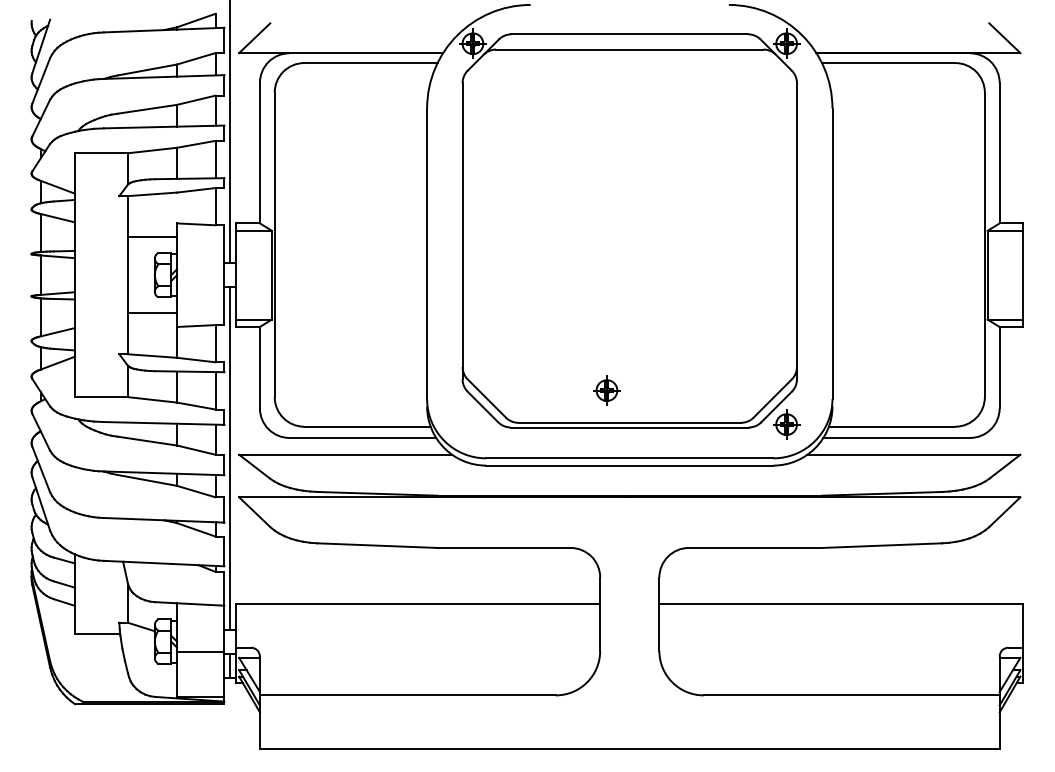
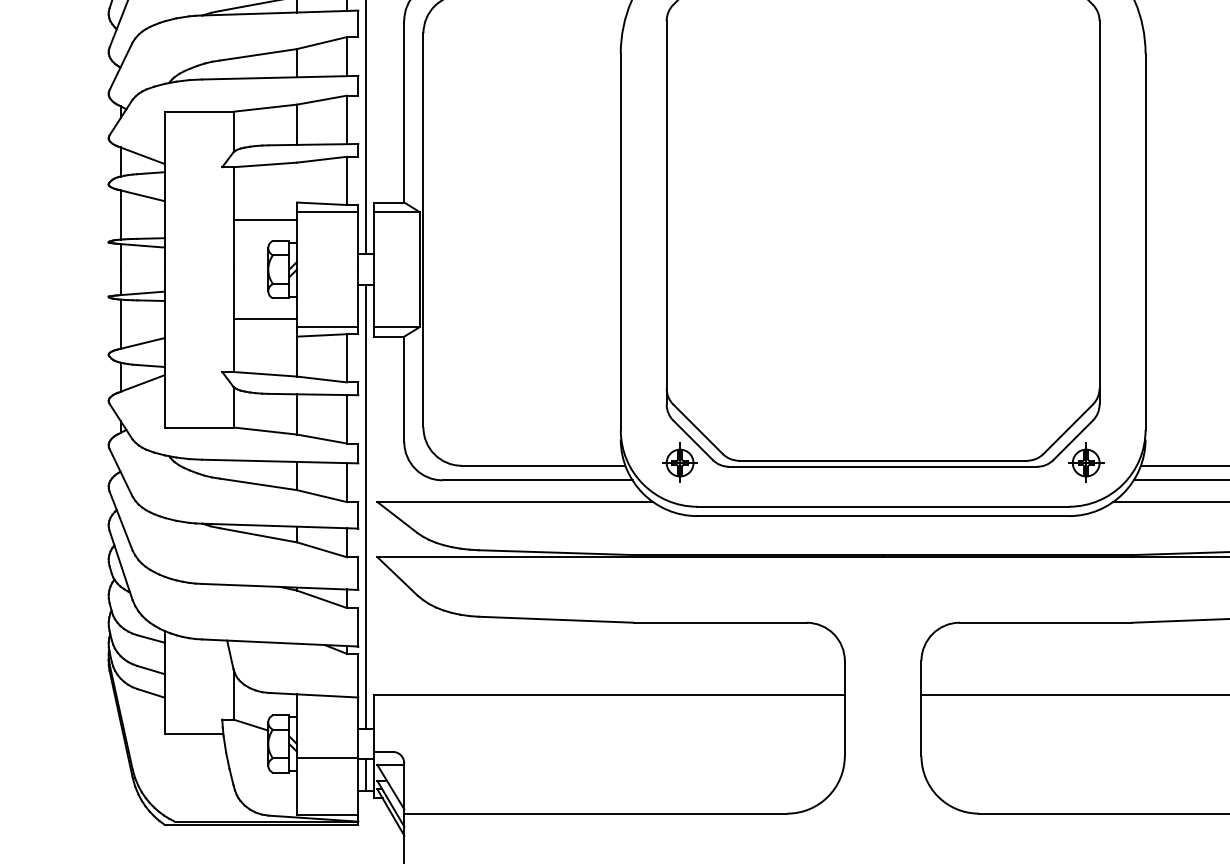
line: (200, 230) -> (327, 211), added
line: (200, 319) -> (327, 326), added
part: (606, 390) -> (679, 462), moved

